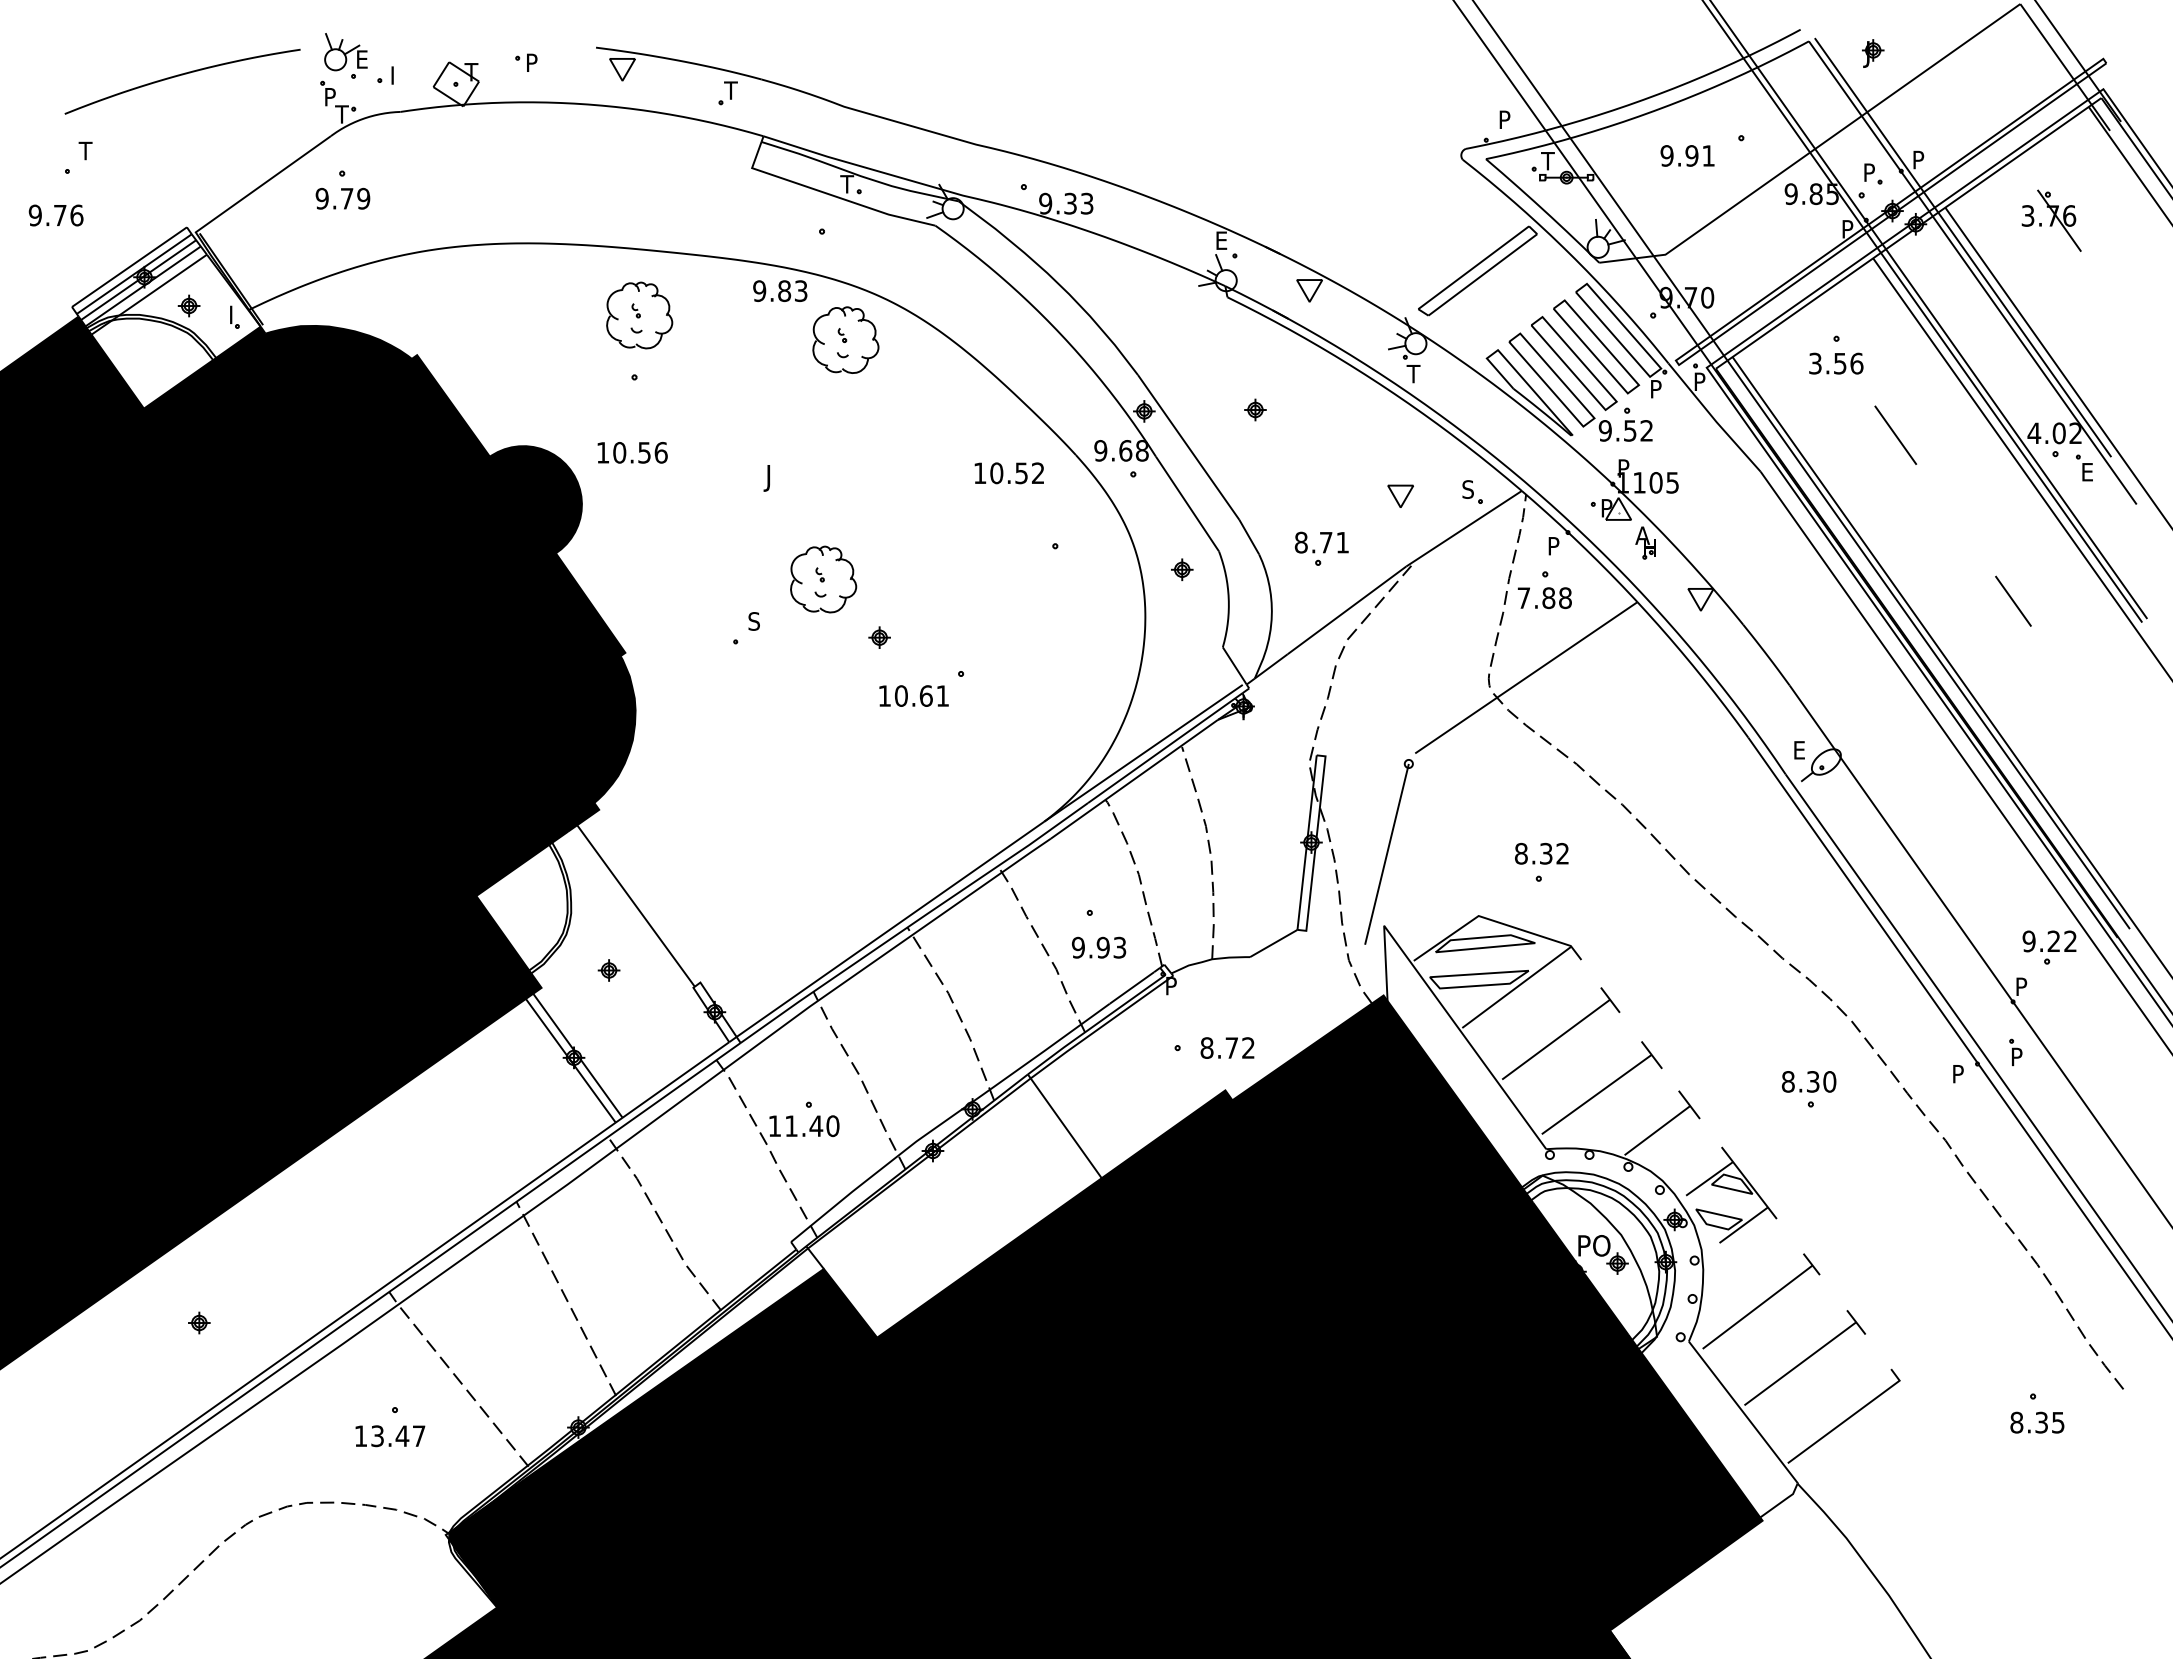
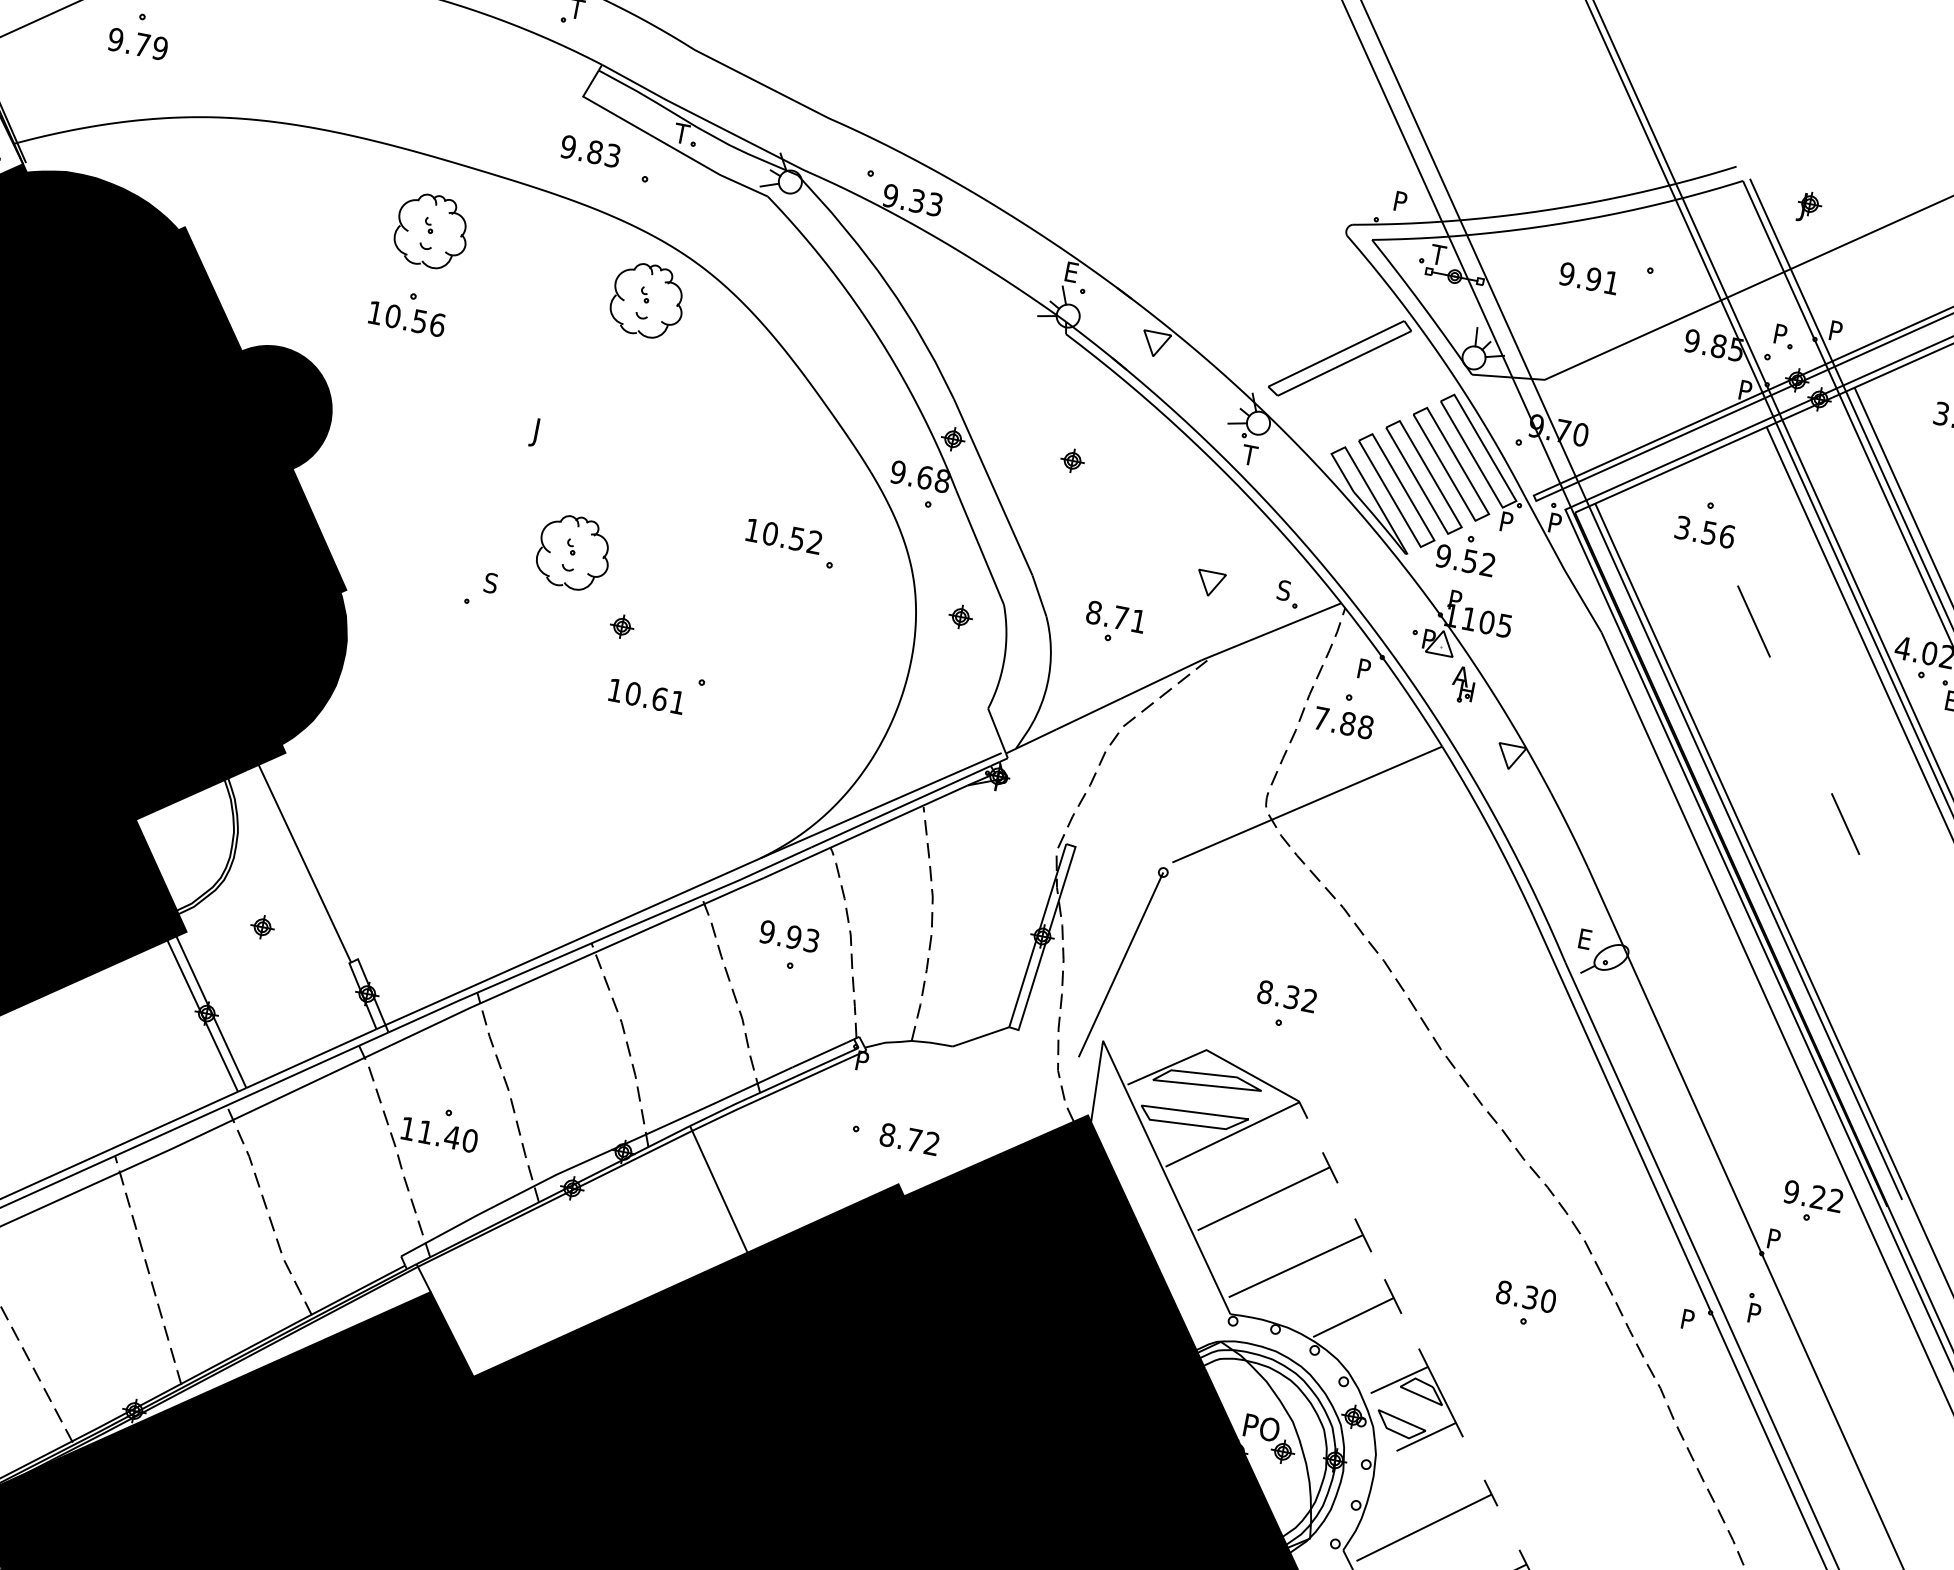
text: (780, 290) -> (590, 150), moved
text: (632, 452) -> (406, 318), moved
text: (1008, 473) -> (783, 536), moved
text: (1099, 947) -> (789, 936), moved

